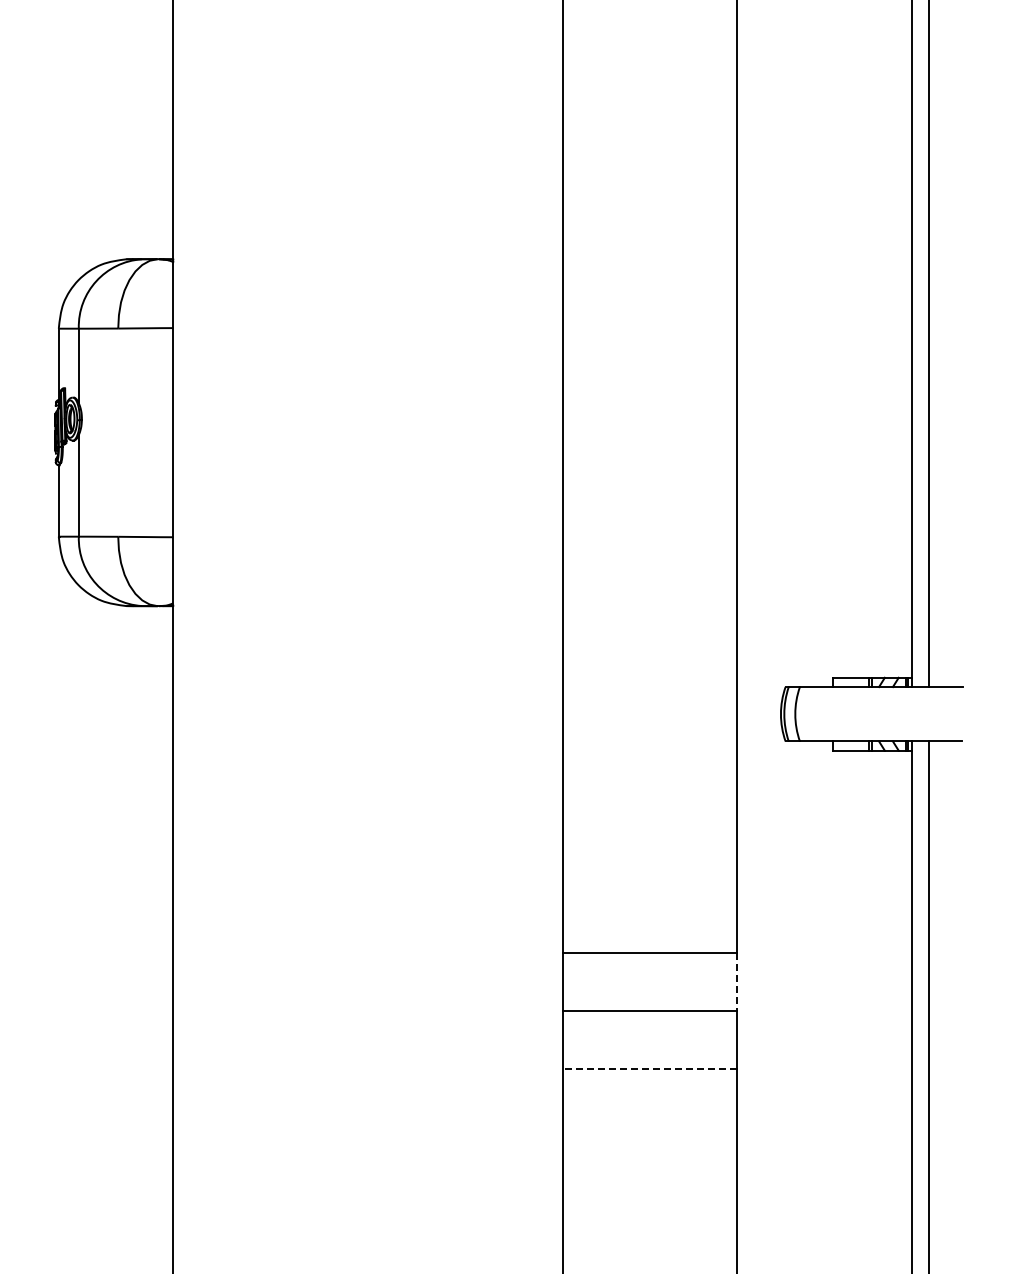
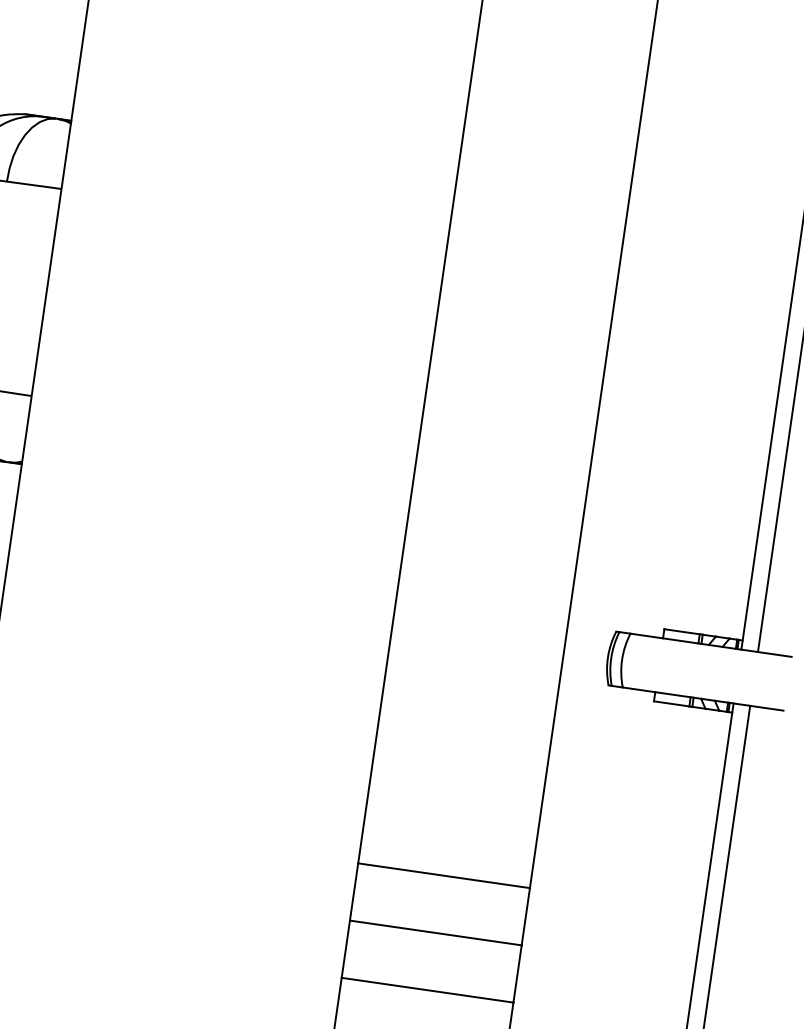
line: (736, 982) -> (525, 917), dashed -> solid
line: (649, 1068) -> (427, 989), dashed -> solid

